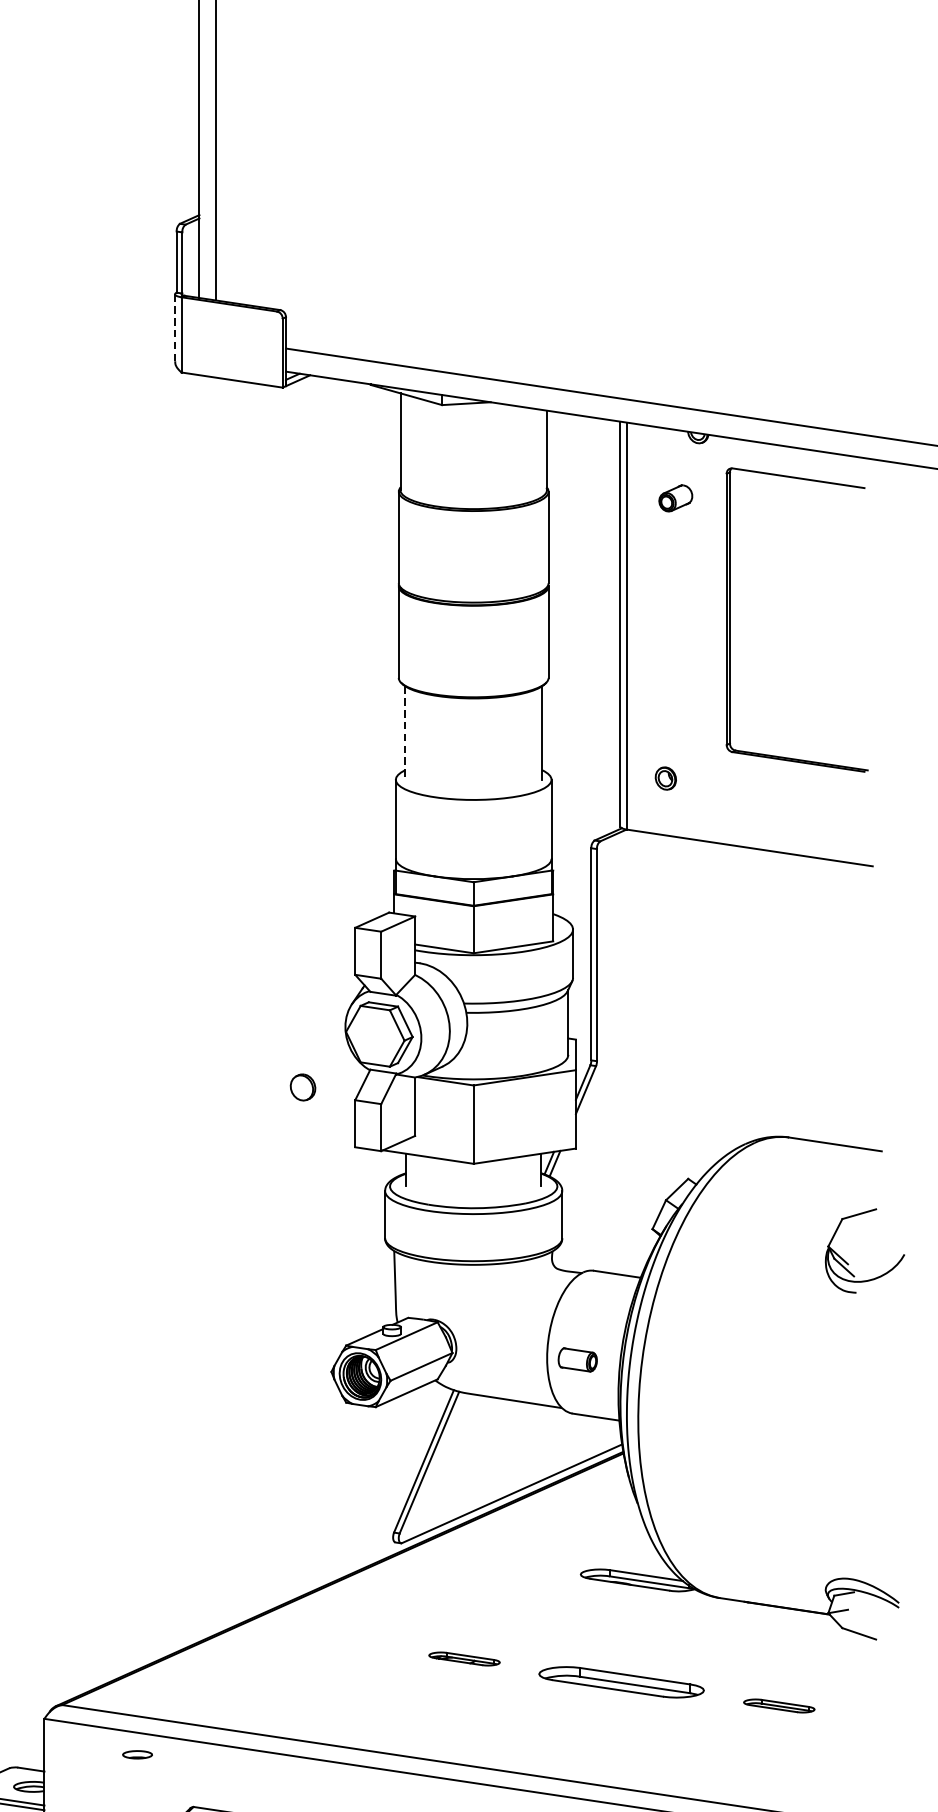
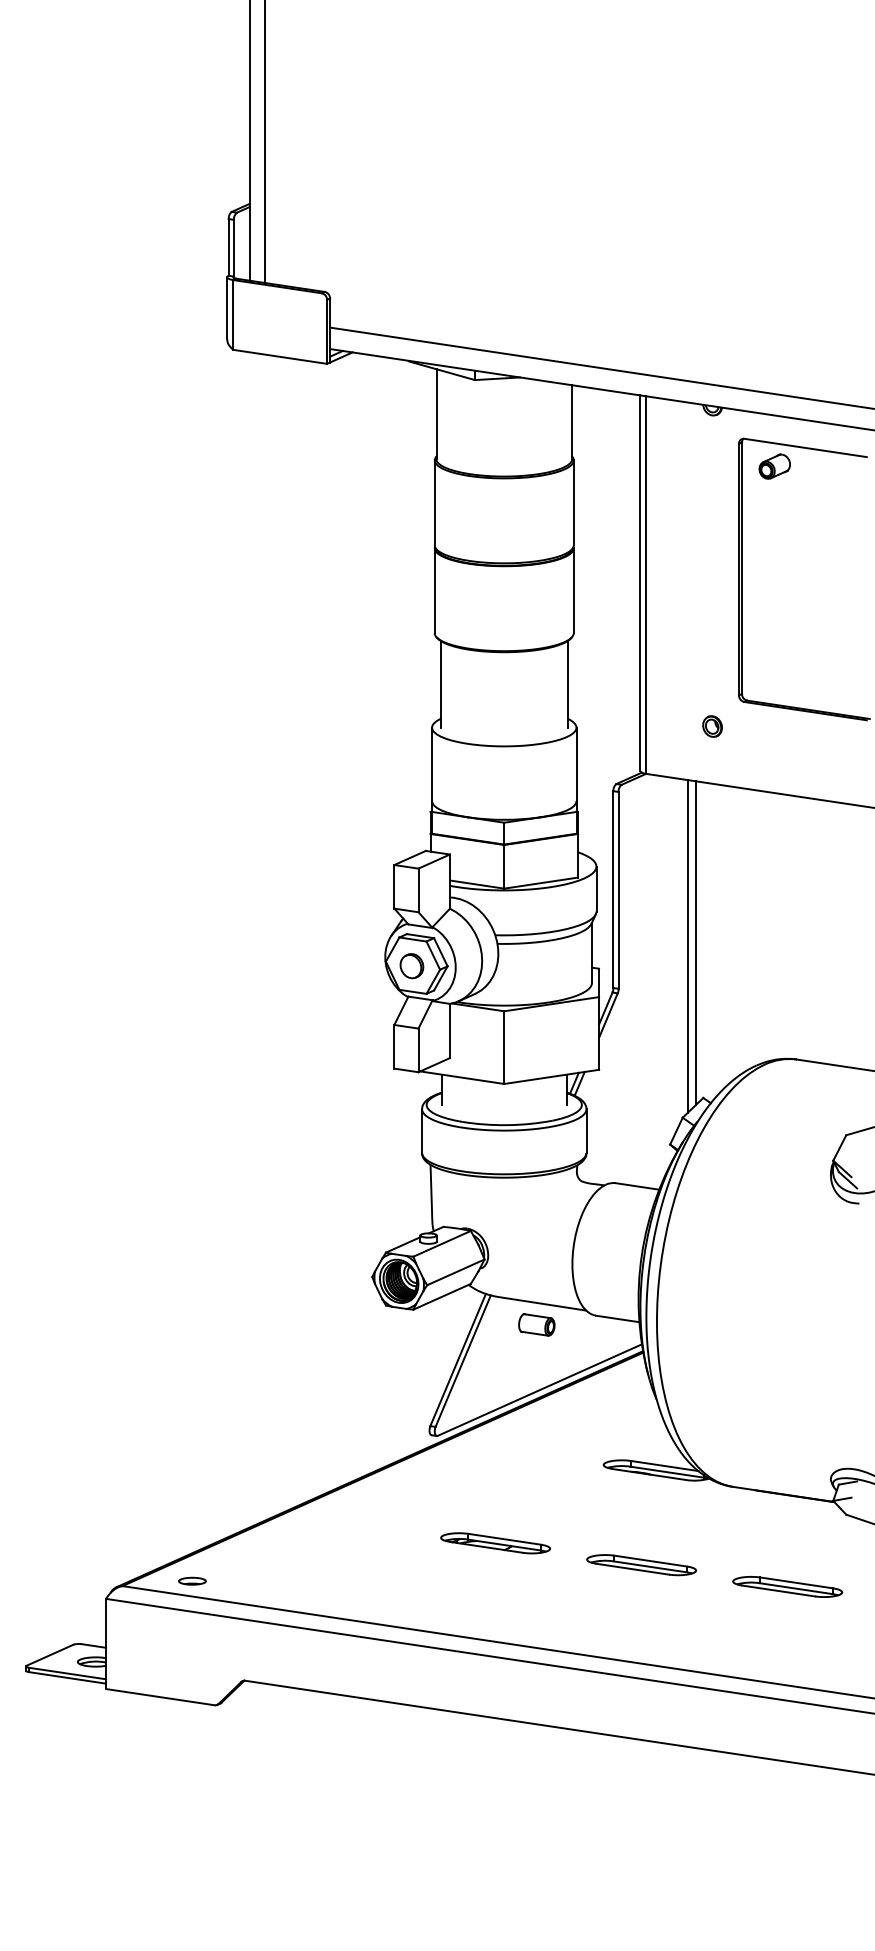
line: (175, 327) -> (227, 308), dashed -> solid
part: (675, 498) -> (774, 466), moved
line: (404, 733) -> (440, 684), dashed -> solid
part: (665, 778) -> (712, 726), moved
line: (680, 1011) -> (696, 942), added
line: (671, 1015) -> (687, 946), added
part: (302, 1087) -> (411, 966), moved
part: (577, 1359) -> (536, 1324), moved
part: (464, 1659) -> (495, 1543), size x1.67
part: (621, 1682) -> (641, 1565), size x0.71
part: (778, 1705) -> (787, 1586), size x1.67
part: (137, 1754) -> (192, 1580), moved

